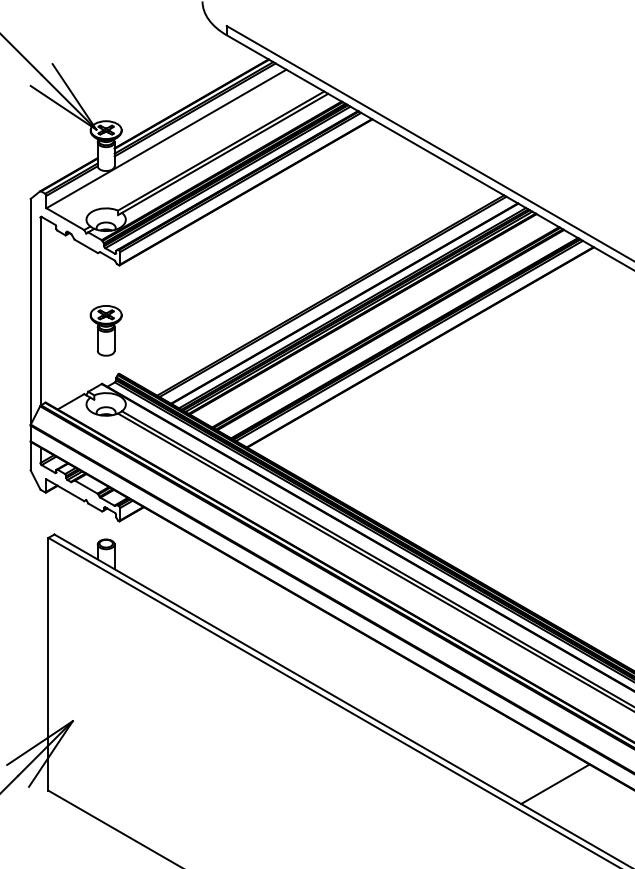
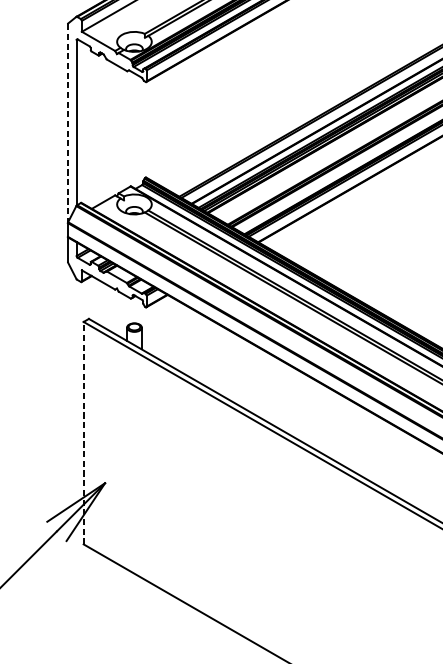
line: (30, 313) -> (67, 124), solid -> dashed
part: (105, 330) -> (133, 139), removed
line: (48, 663) -> (83, 432), solid -> dashed

